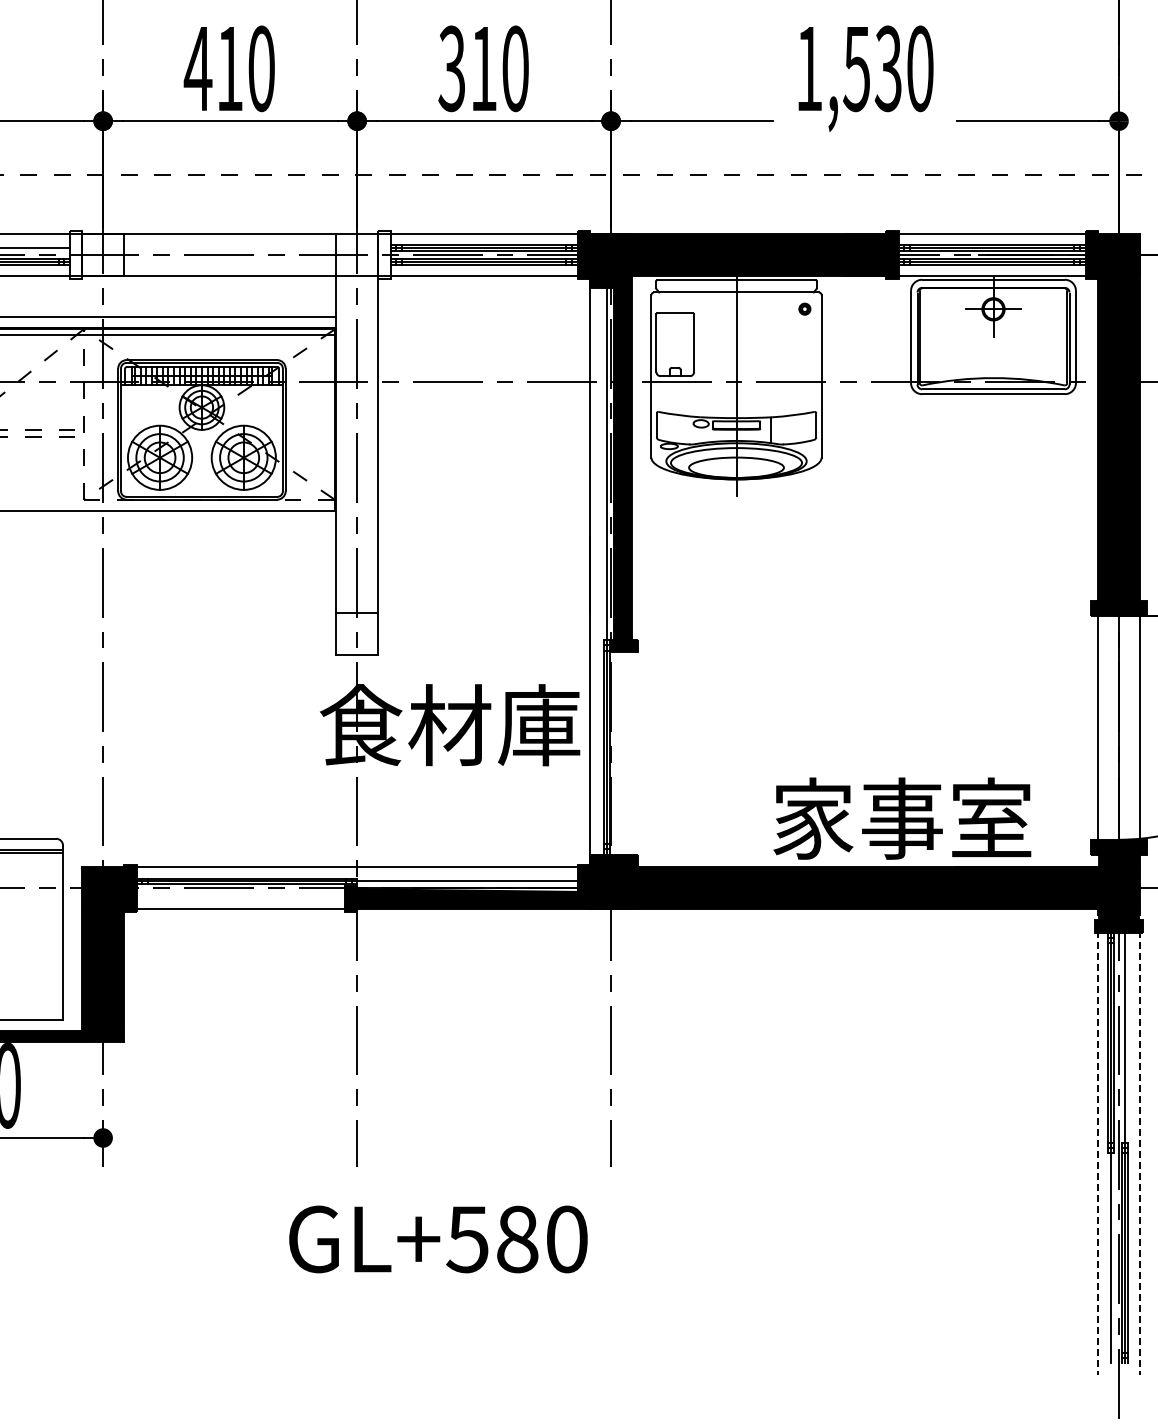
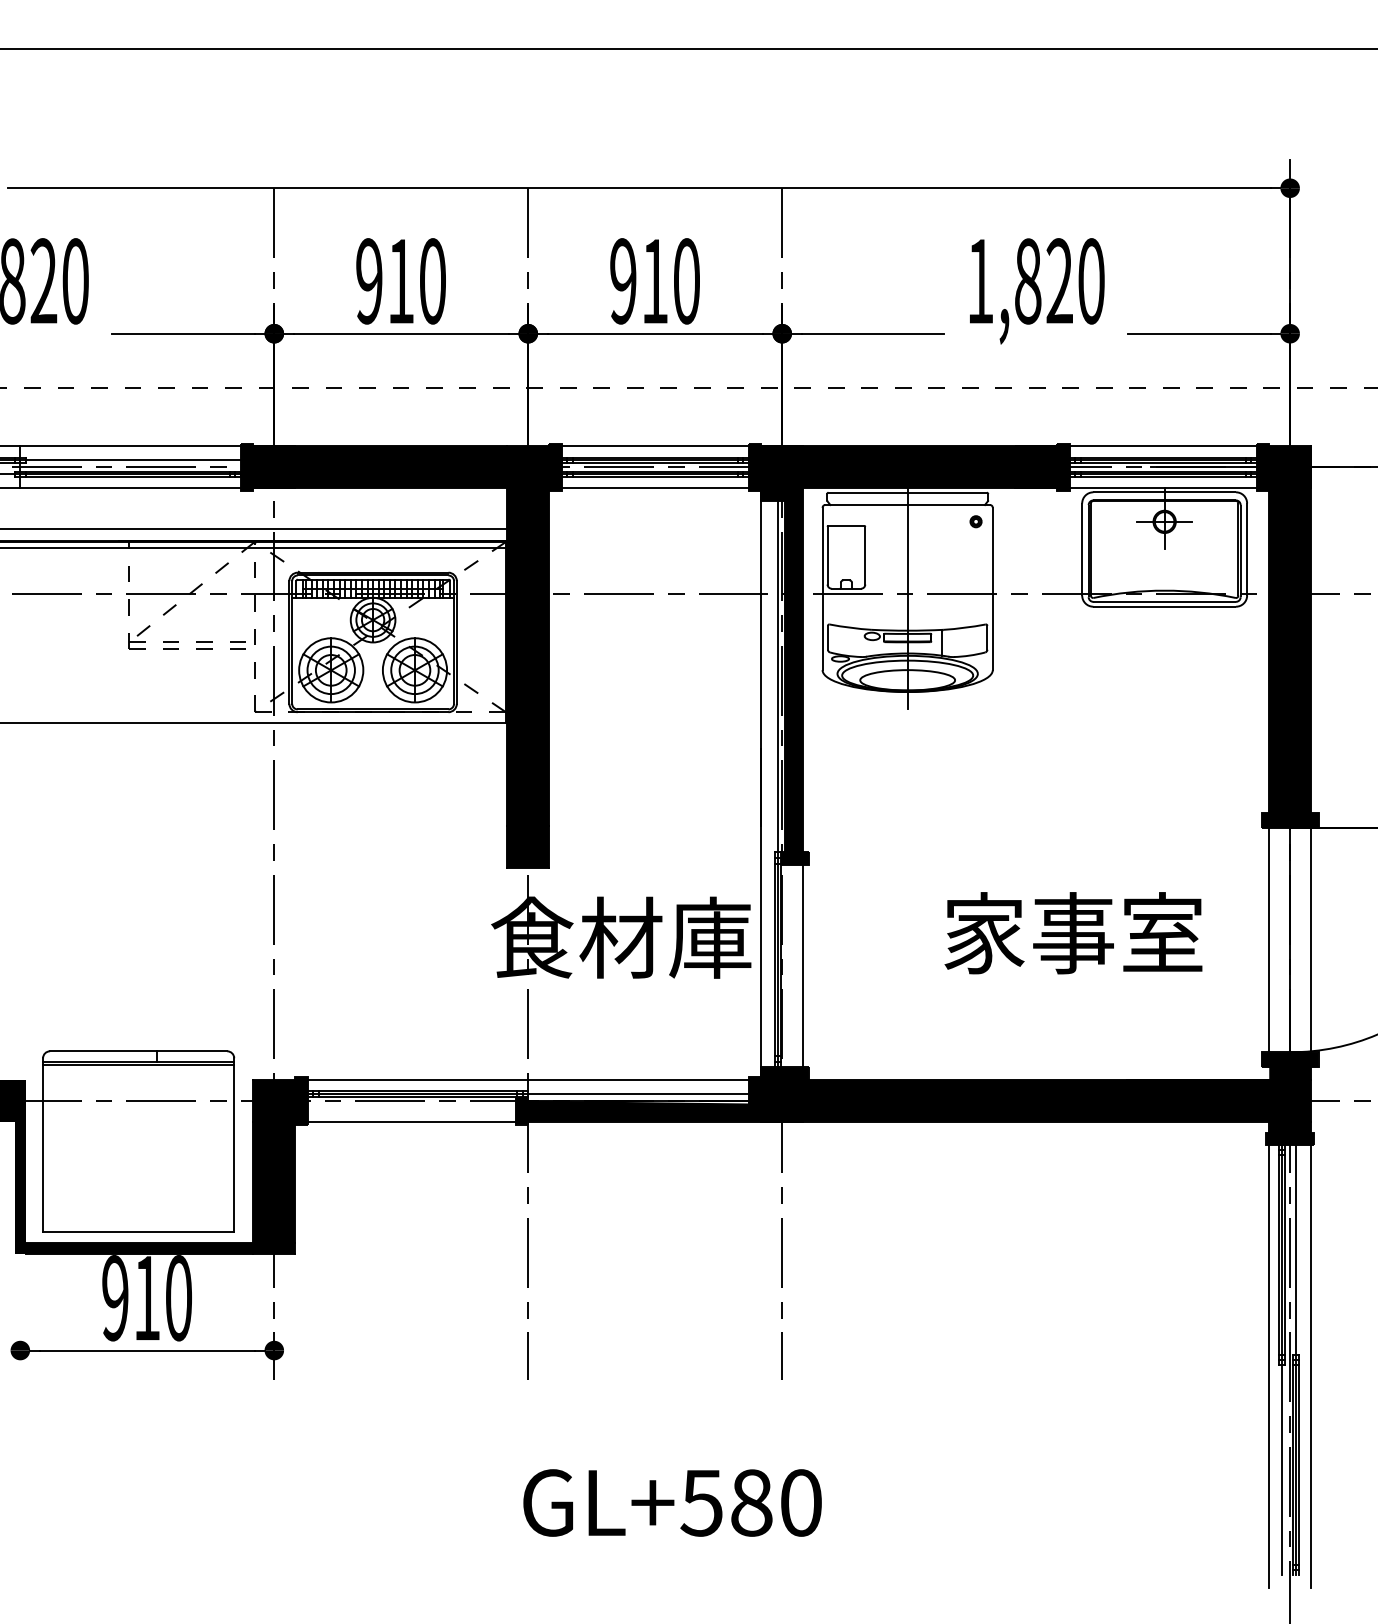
text: (197, 68) -> (368, 281), 410 -> 910
text: (451, 68) -> (622, 281), 310 -> 910
text: (872, 68) -> (1043, 281), 1,530 -> 1,820
fill: (229, 442) -> (400, 655), added
line: (632, 753) -> (803, 966), added
text: (902, 818) -> (1073, 933), moved
line: (1098, 1142) -> (1269, 1355), dashed -> solid
line: (1140, 1142) -> (1311, 1355), dashed -> solid
text: (438, 1238) -> (672, 1502), moved

